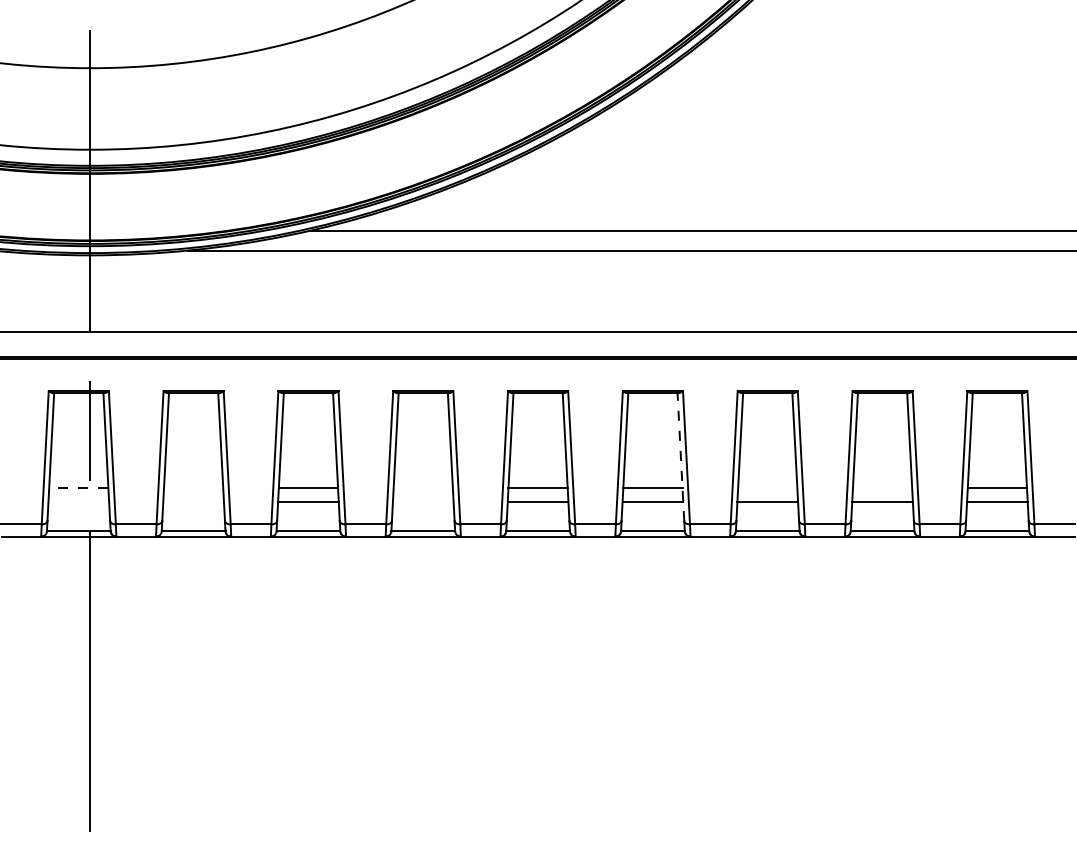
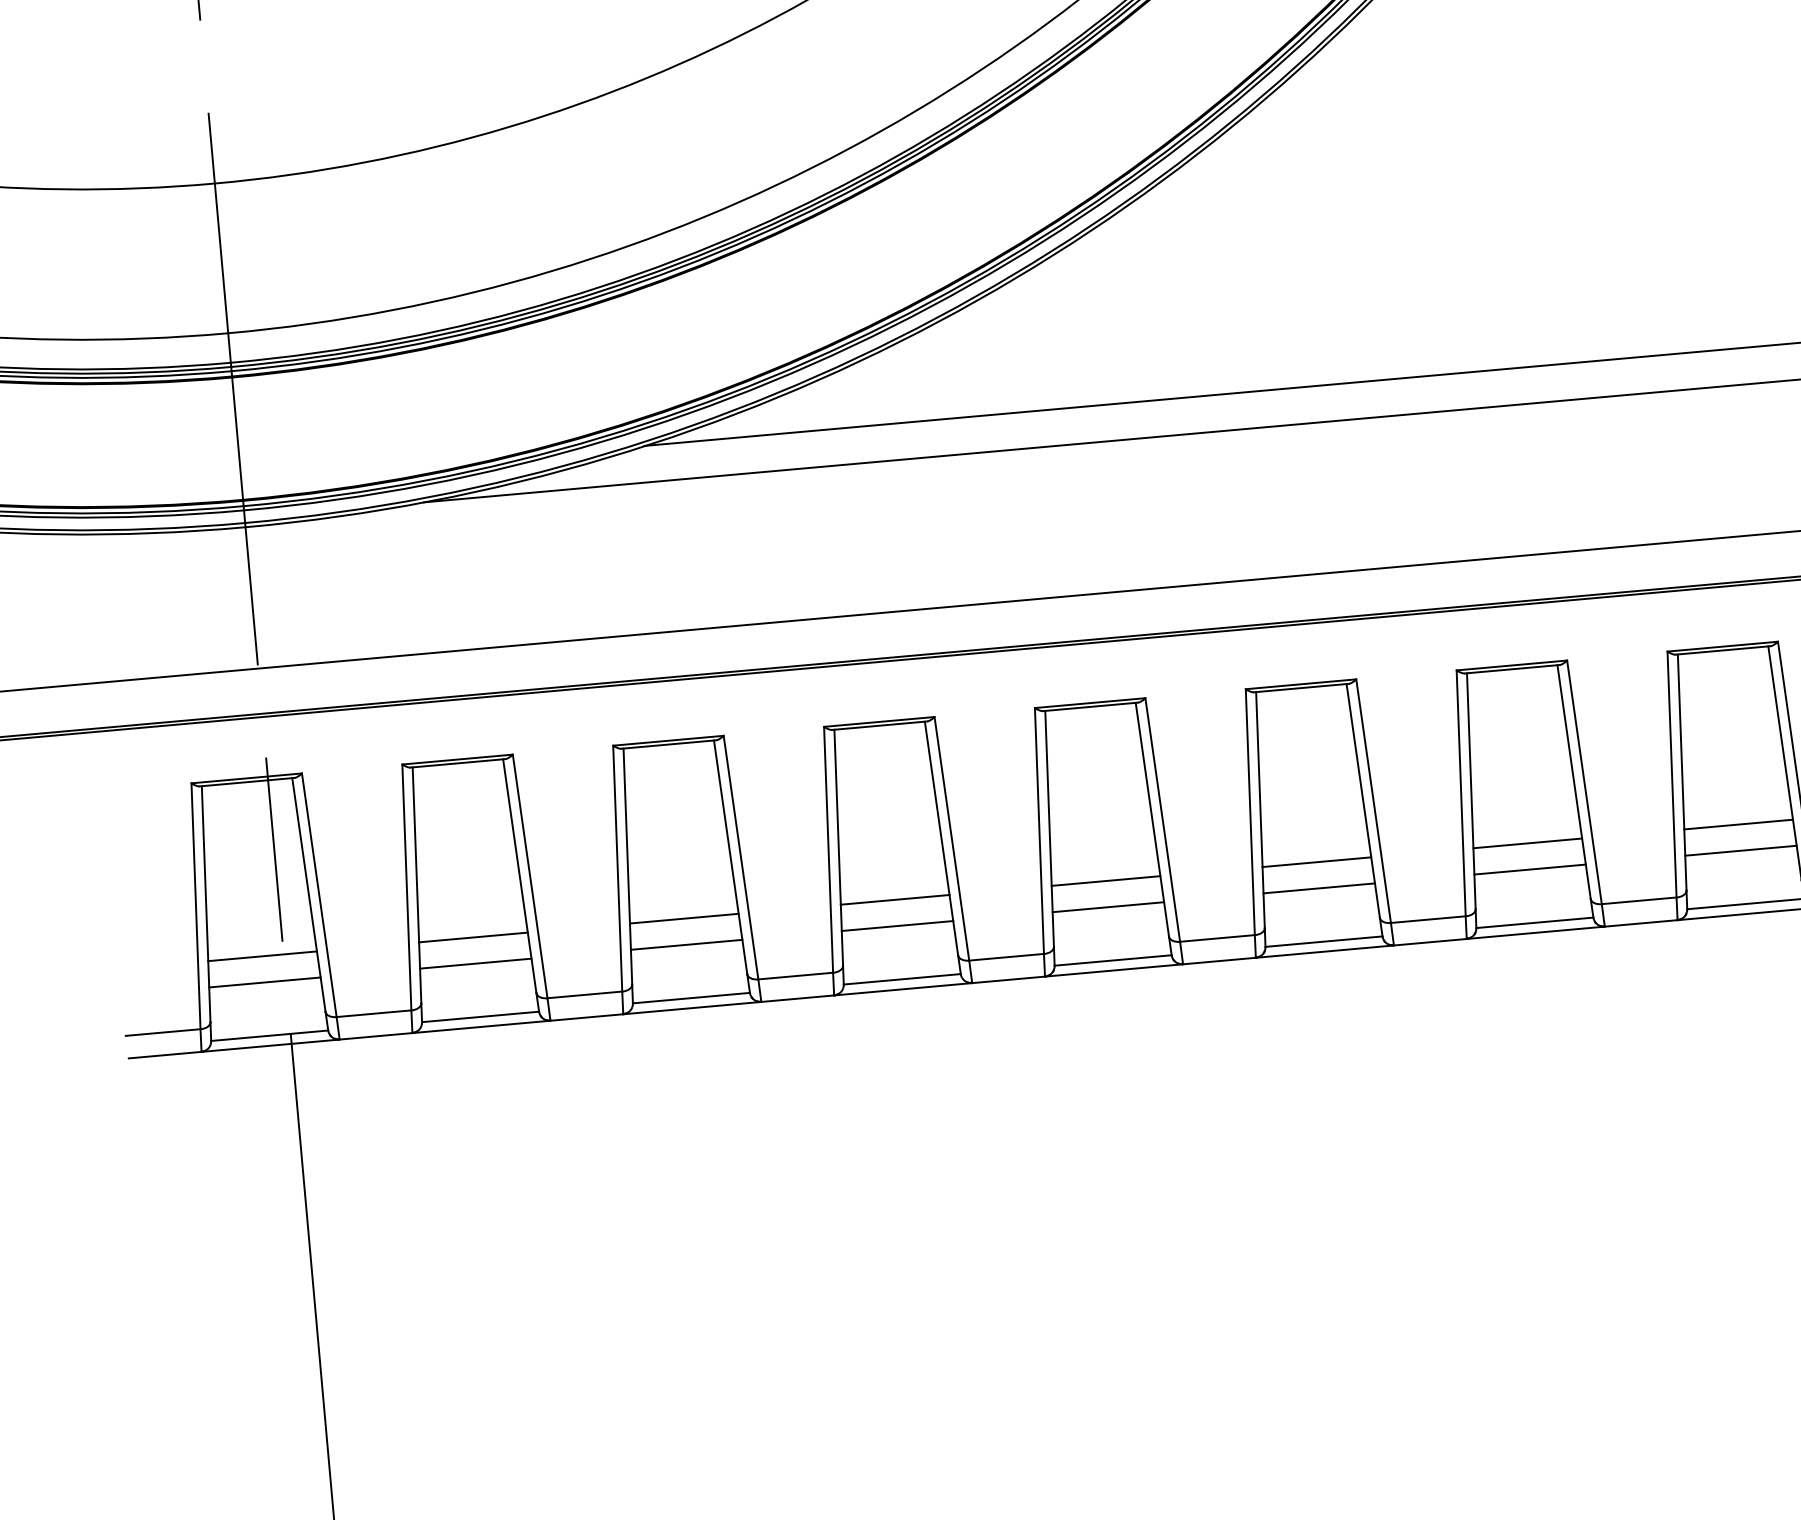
line: (680, 456) -> (1362, 799), dashed -> solid
line: (78, 488) -> (262, 957), dashed -> solid
line: (193, 488) -> (473, 938), added
line: (422, 488) -> (893, 900), added
line: (767, 488) -> (1527, 844), added
line: (882, 488) -> (1738, 825), added
line: (78, 502) -> (264, 982), added
line: (193, 502) -> (475, 964), added
line: (422, 502) -> (896, 926), added

